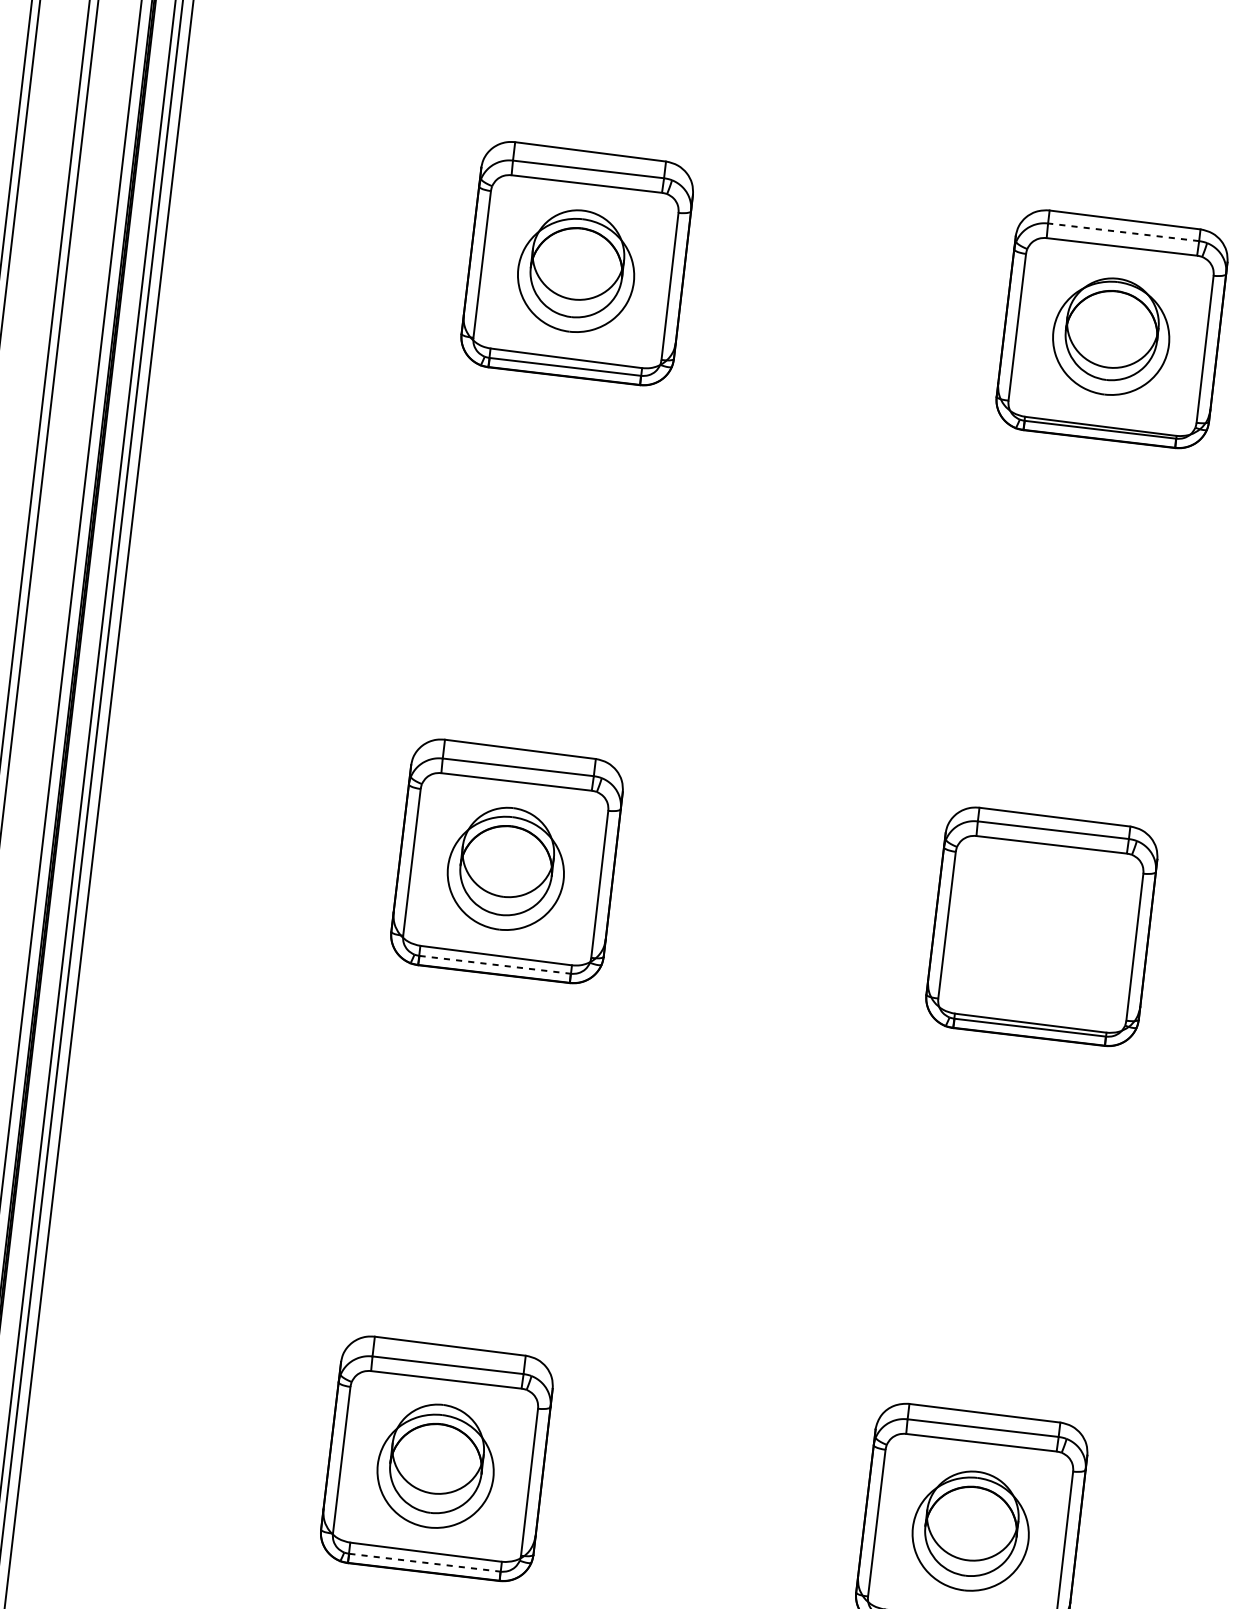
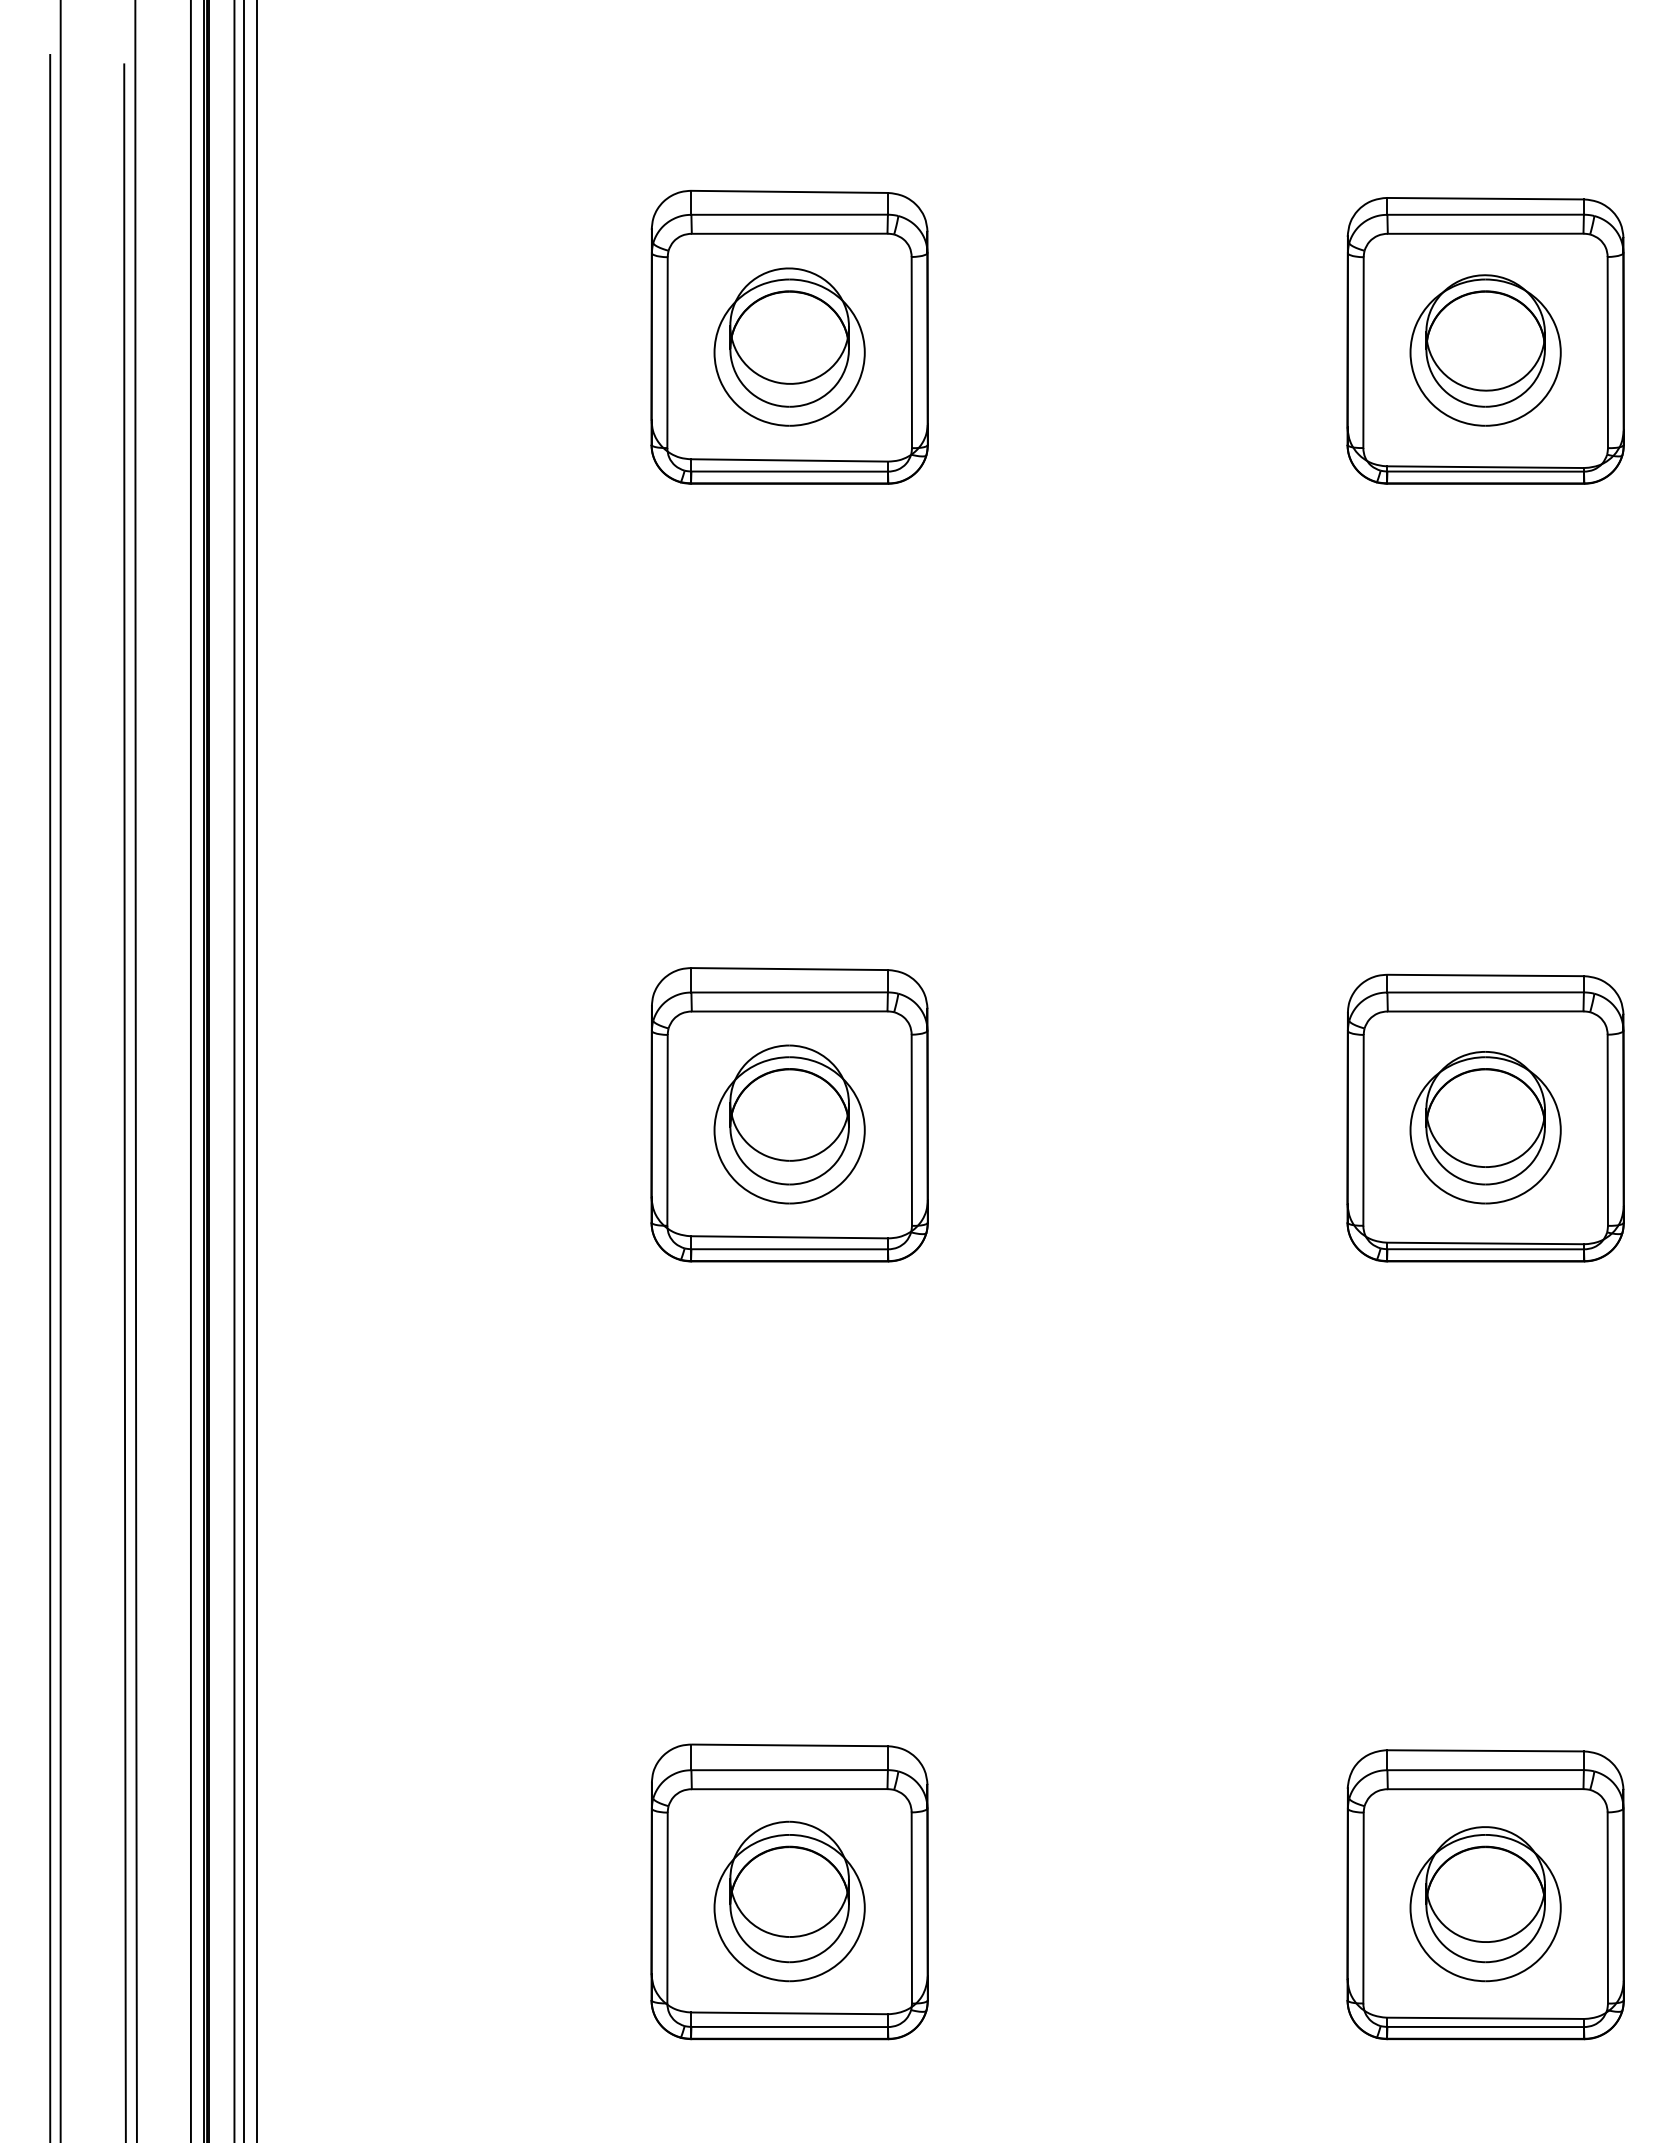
line: (1123, 232) -> (1485, 214), dashed -> solid
part: (1041, 934) -> (1485, 1127), added
line: (495, 965) -> (790, 1249), dashed -> solid
line: (425, 1562) -> (790, 2026), dashed -> solid

